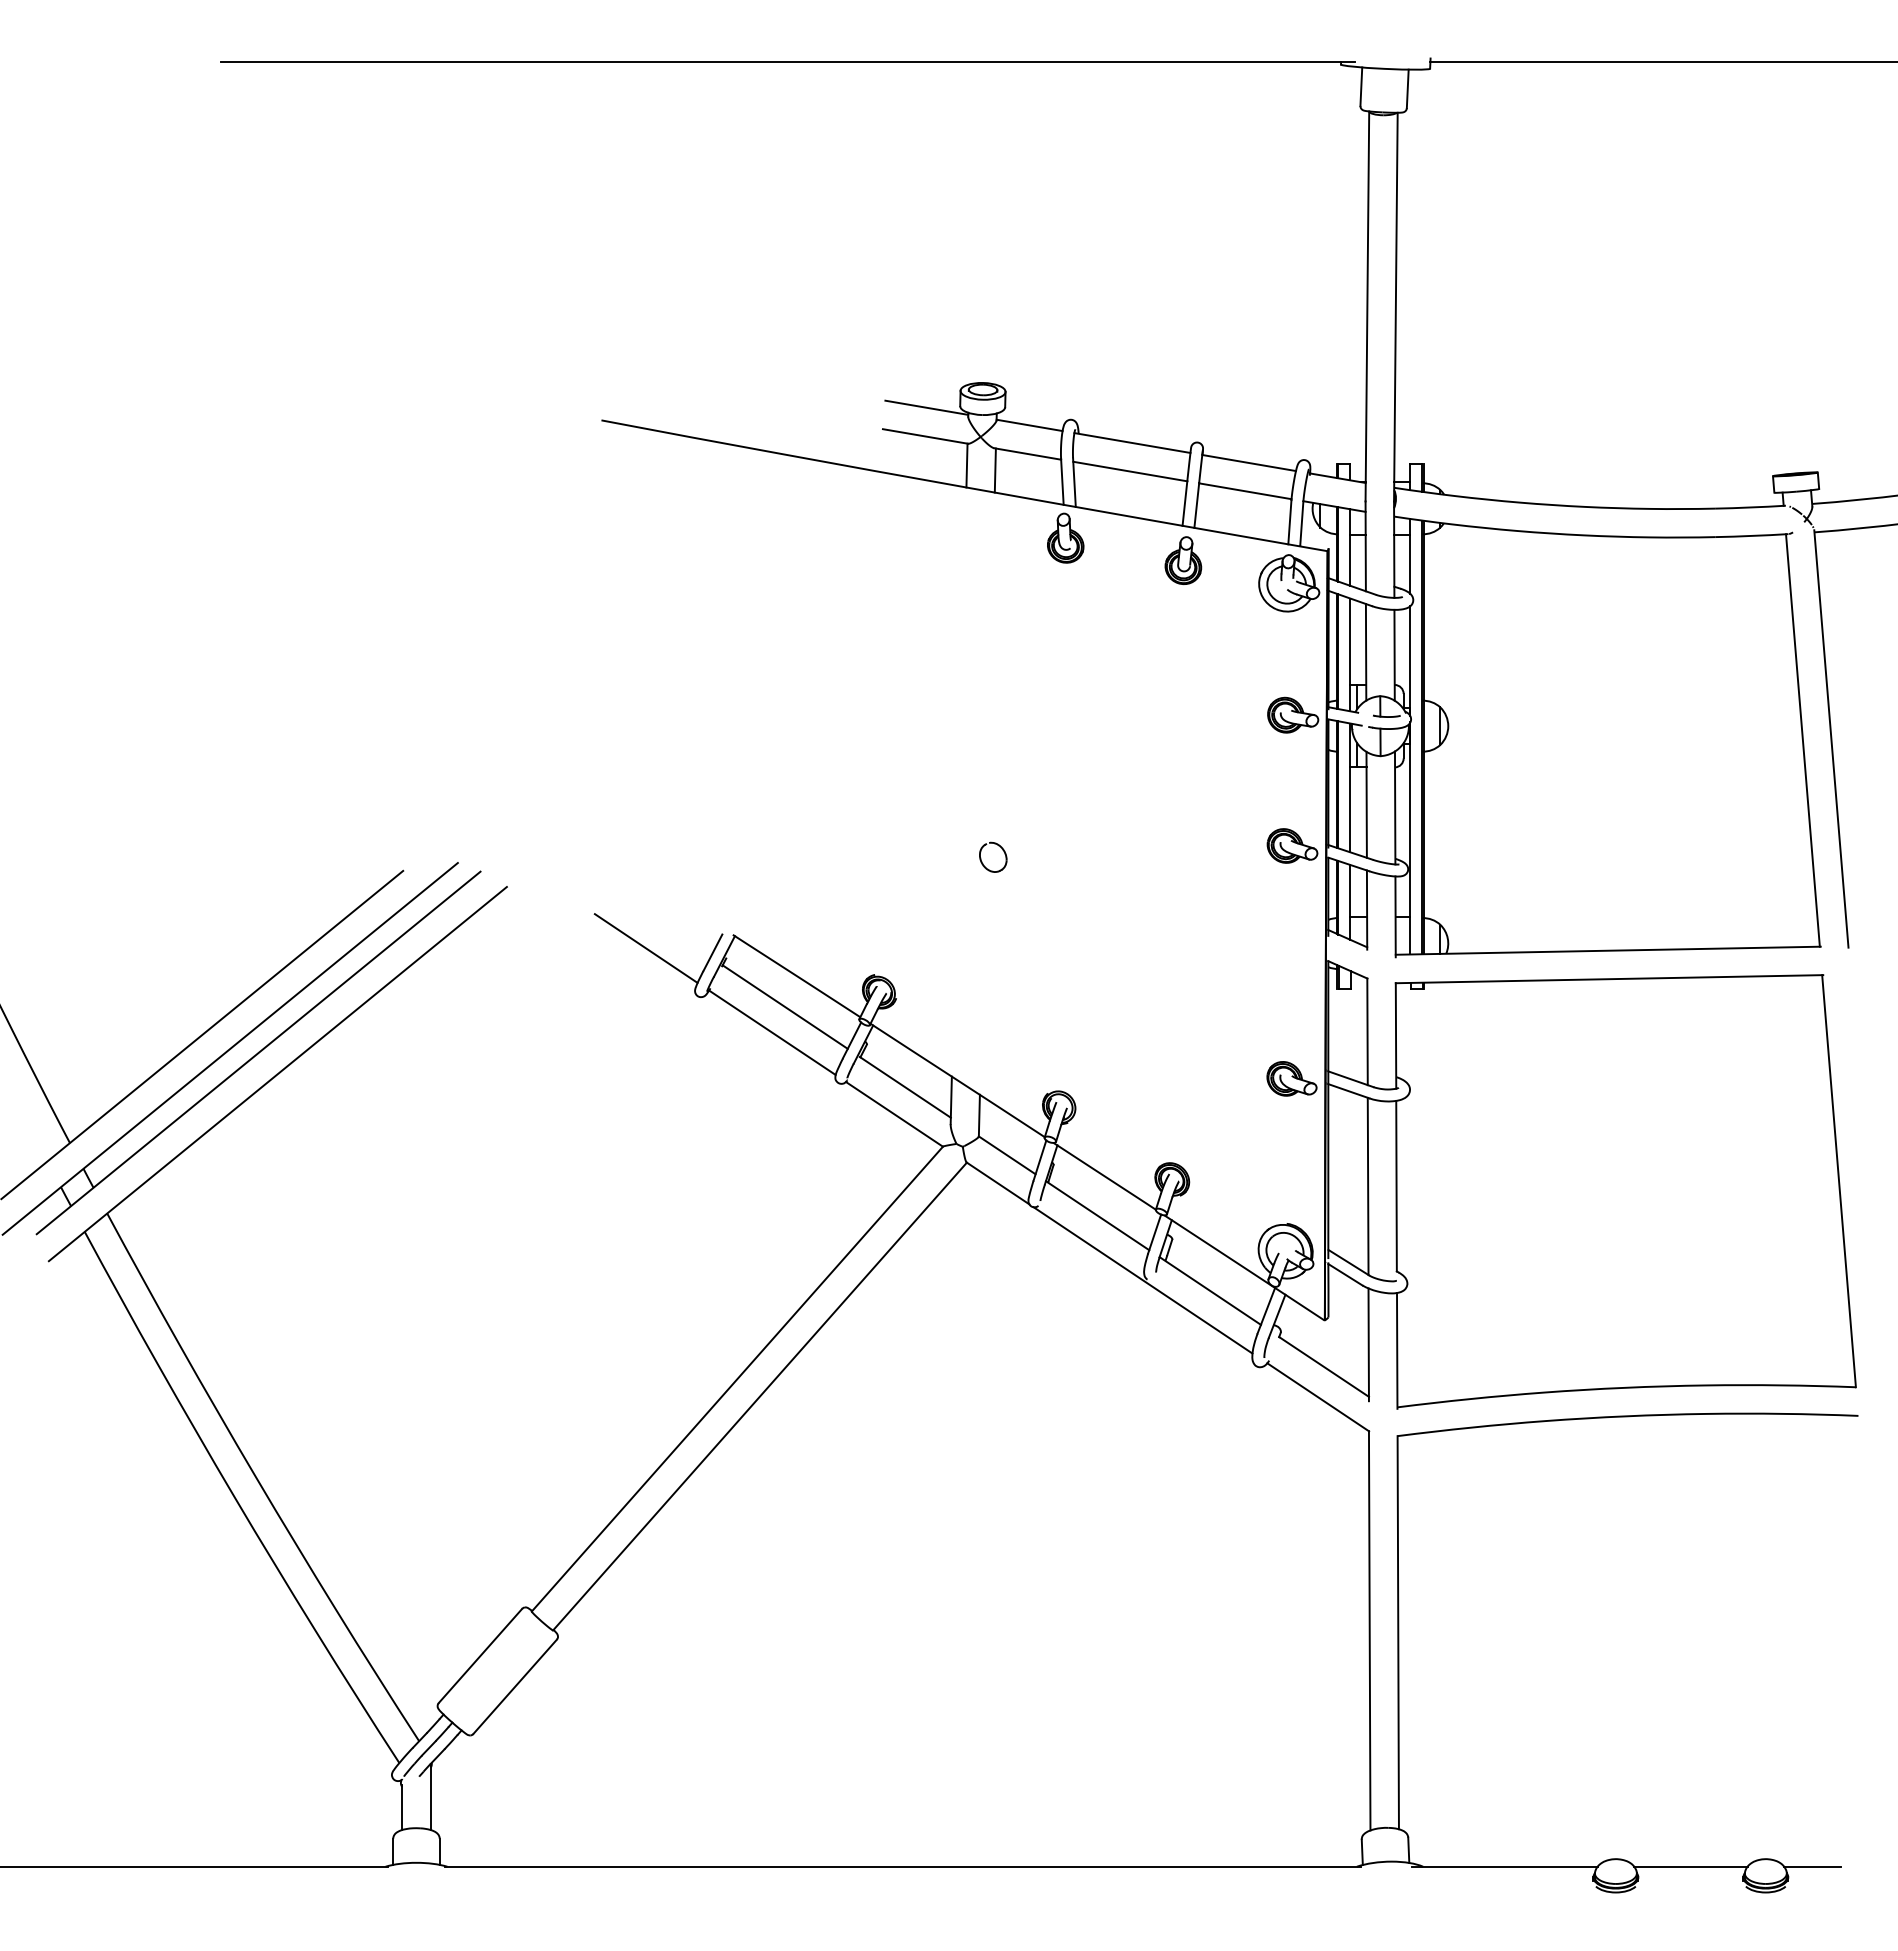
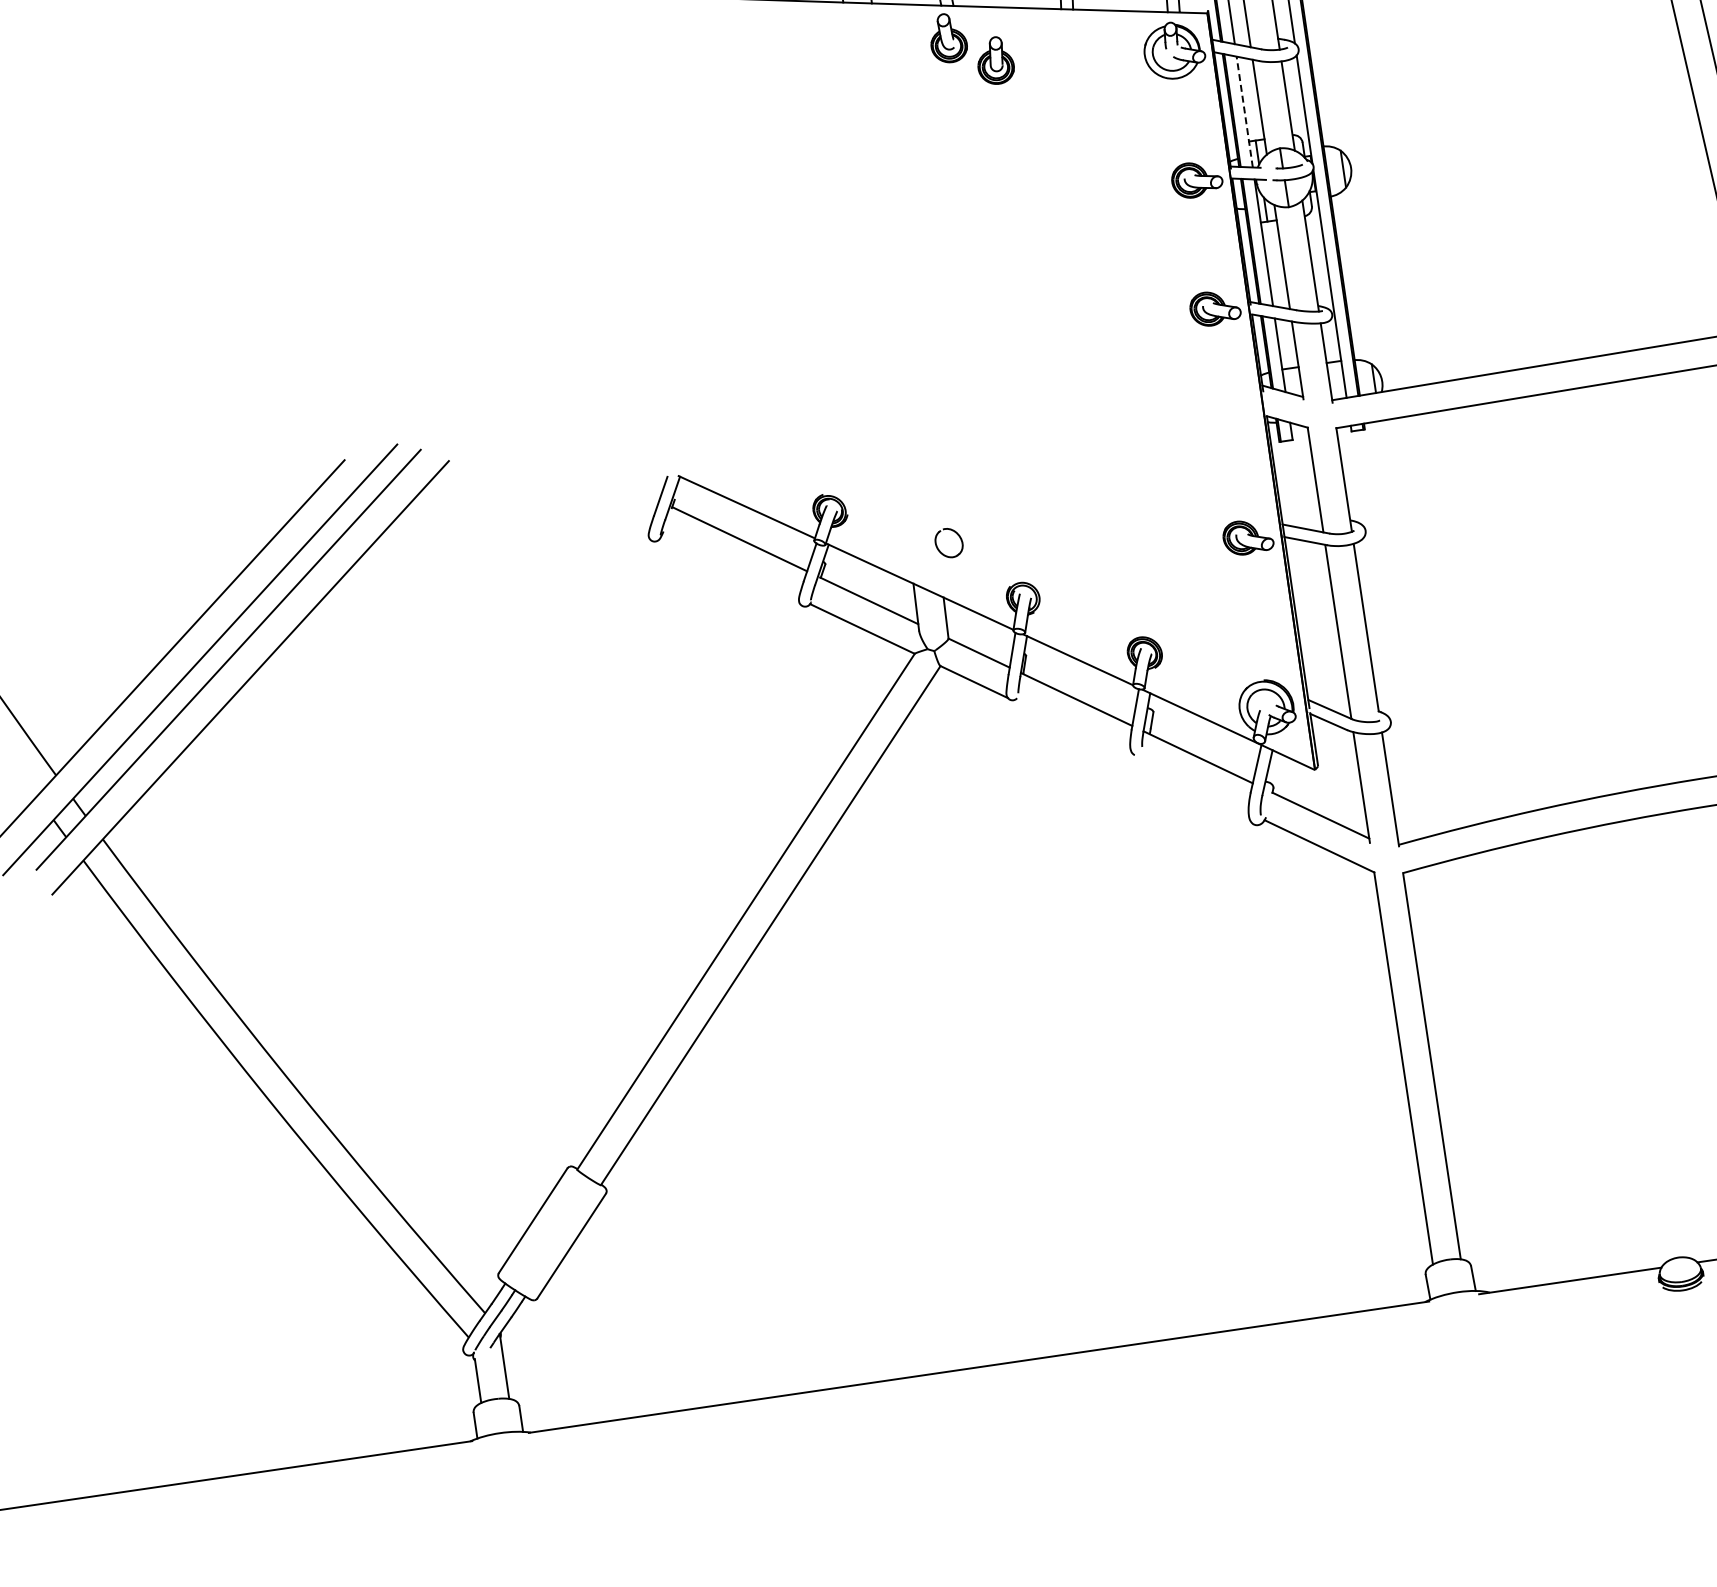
part: (1183, 560) -> (995, 60), moved
line: (1350, 654) -> (1244, 111), solid -> dashed
part: (1003, 852) -> (958, 536), moved
line: (645, 948) -> (593, 501), removed
line: (772, 1032) -> (730, 566), removed
line: (1142, 1280) -> (1130, 756), removed

